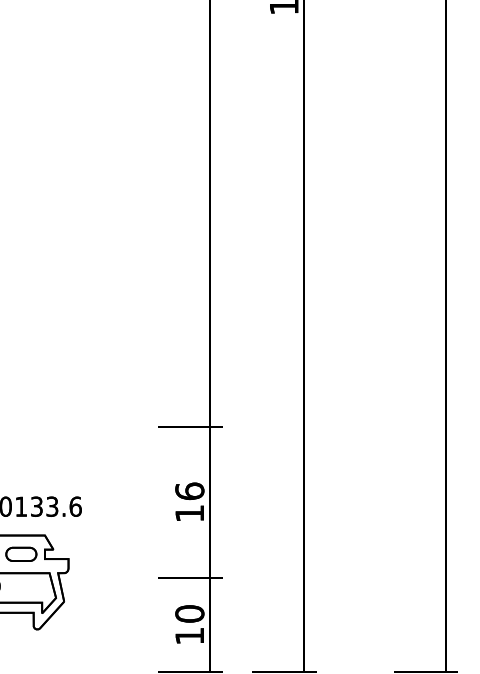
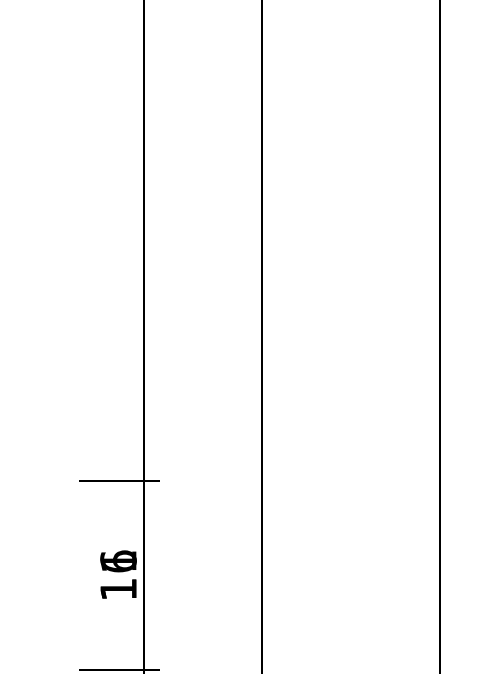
text: (189, 490) -> (118, 560), 16 -> 11

